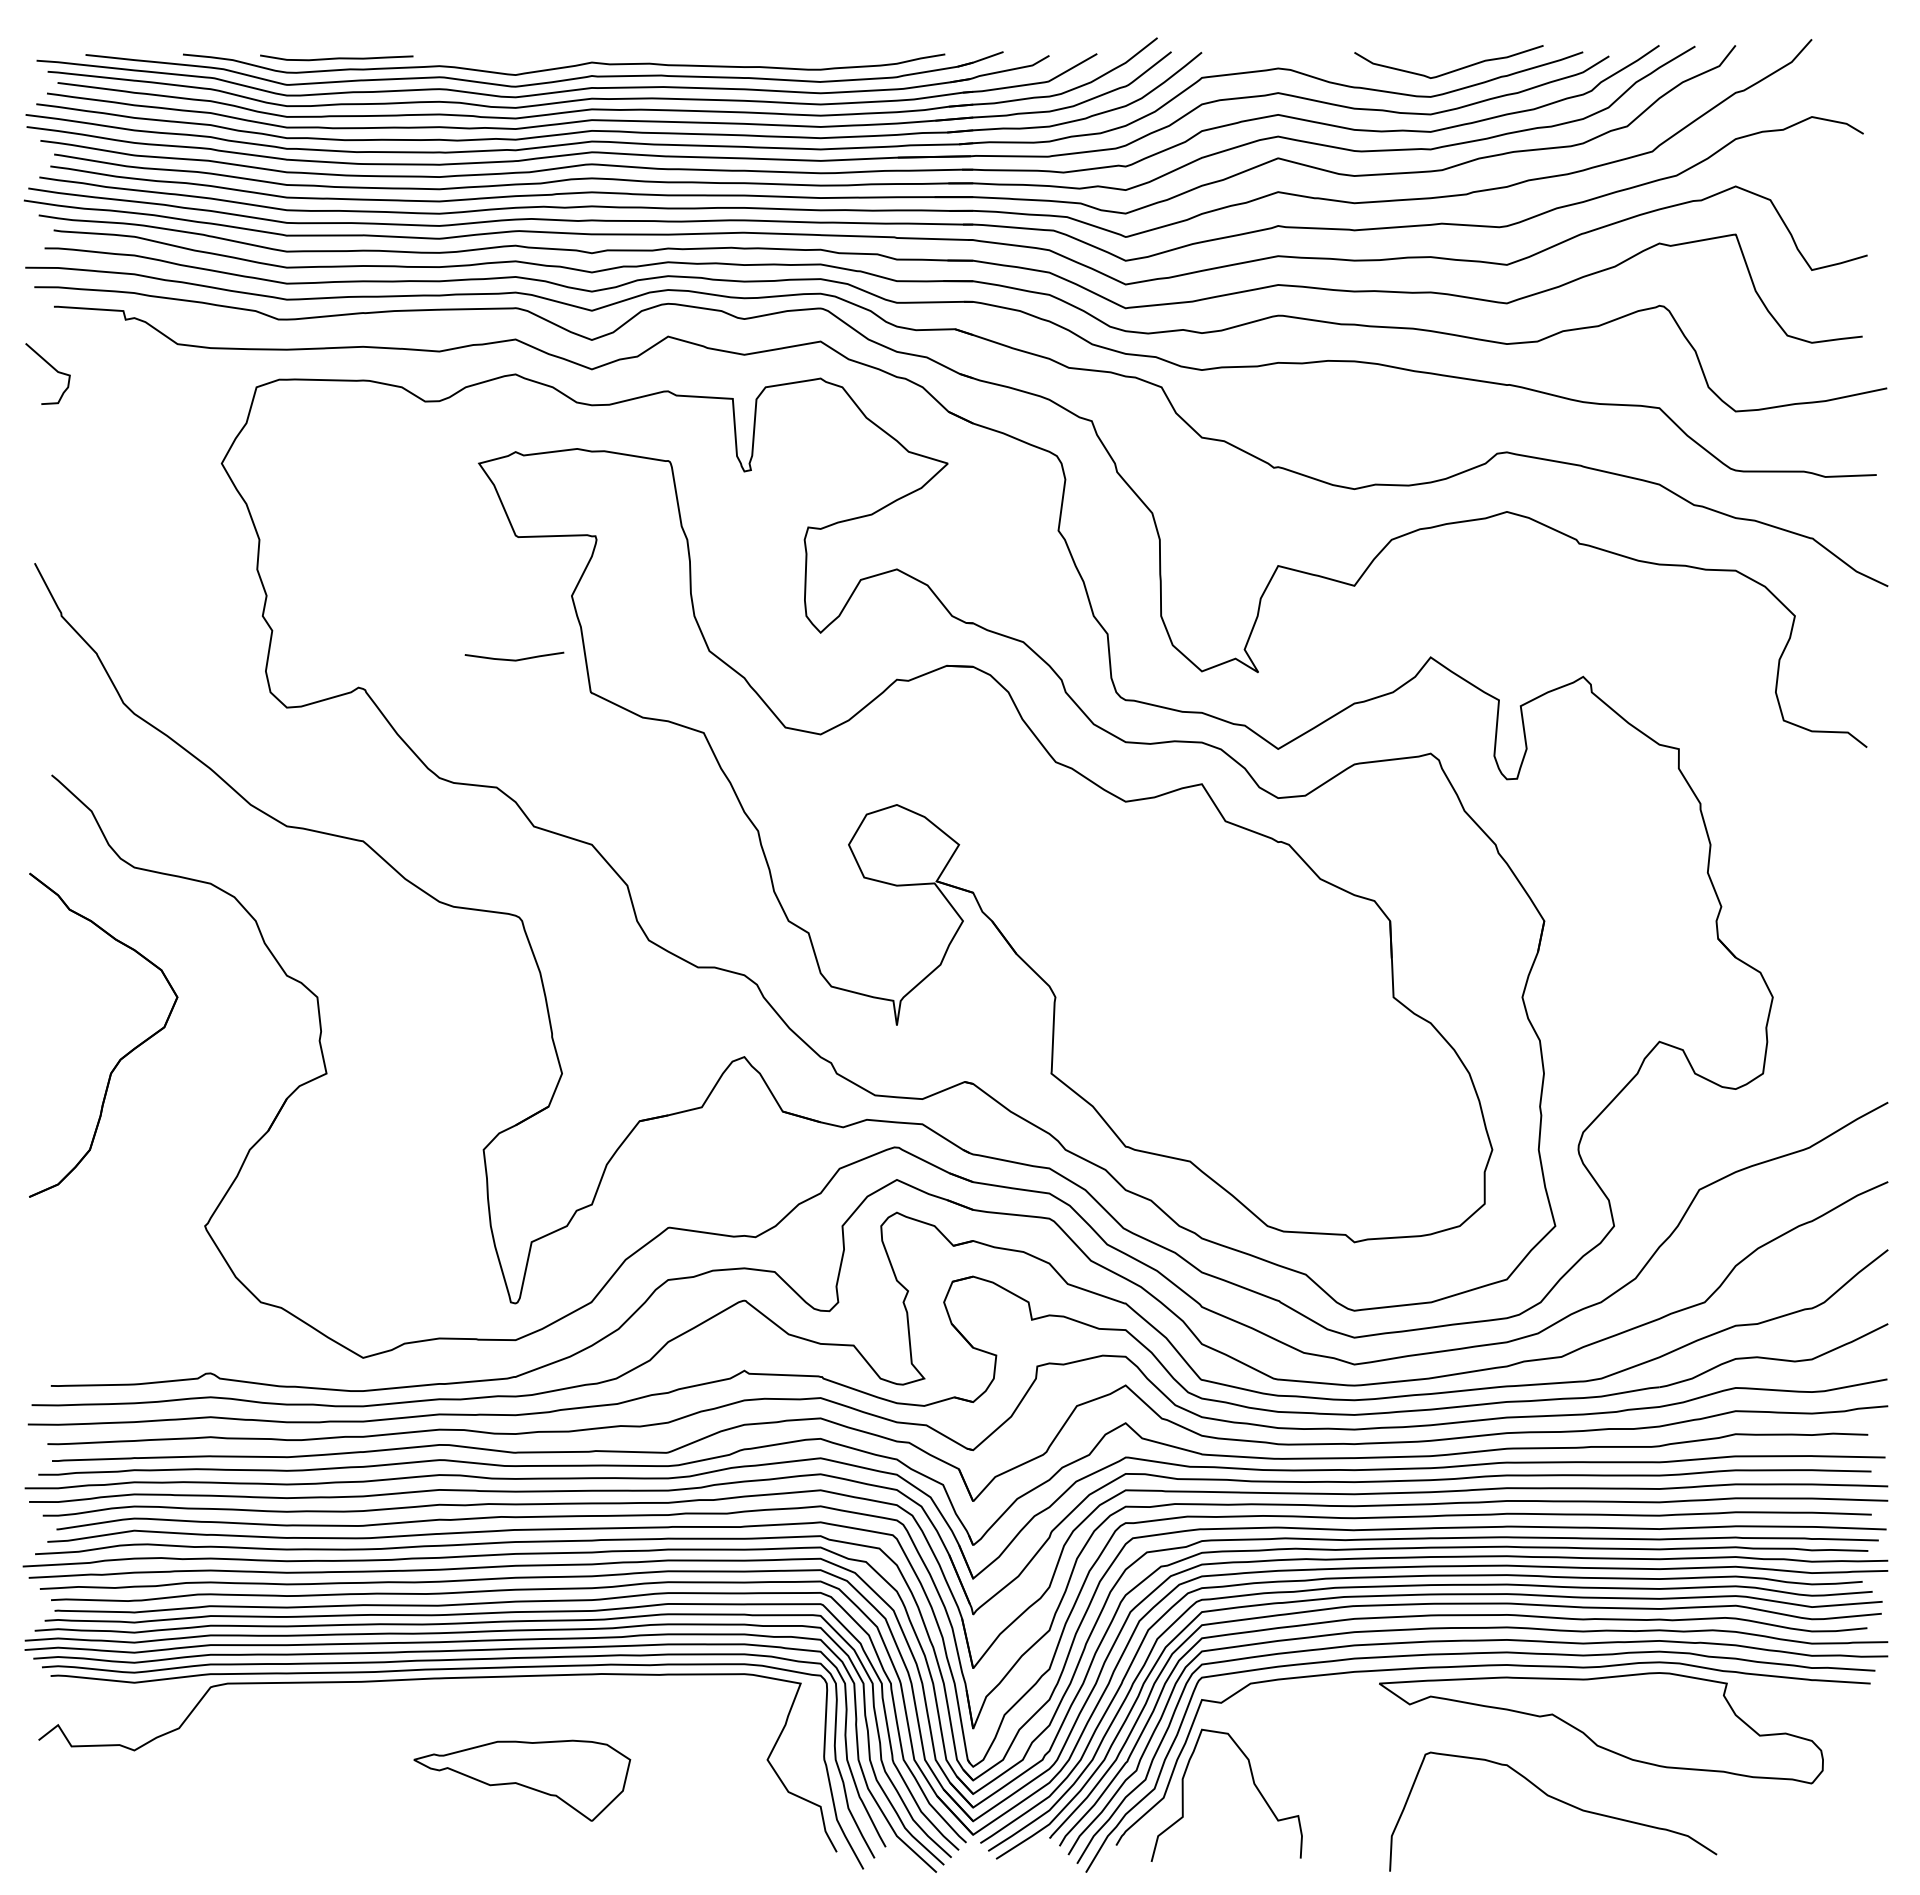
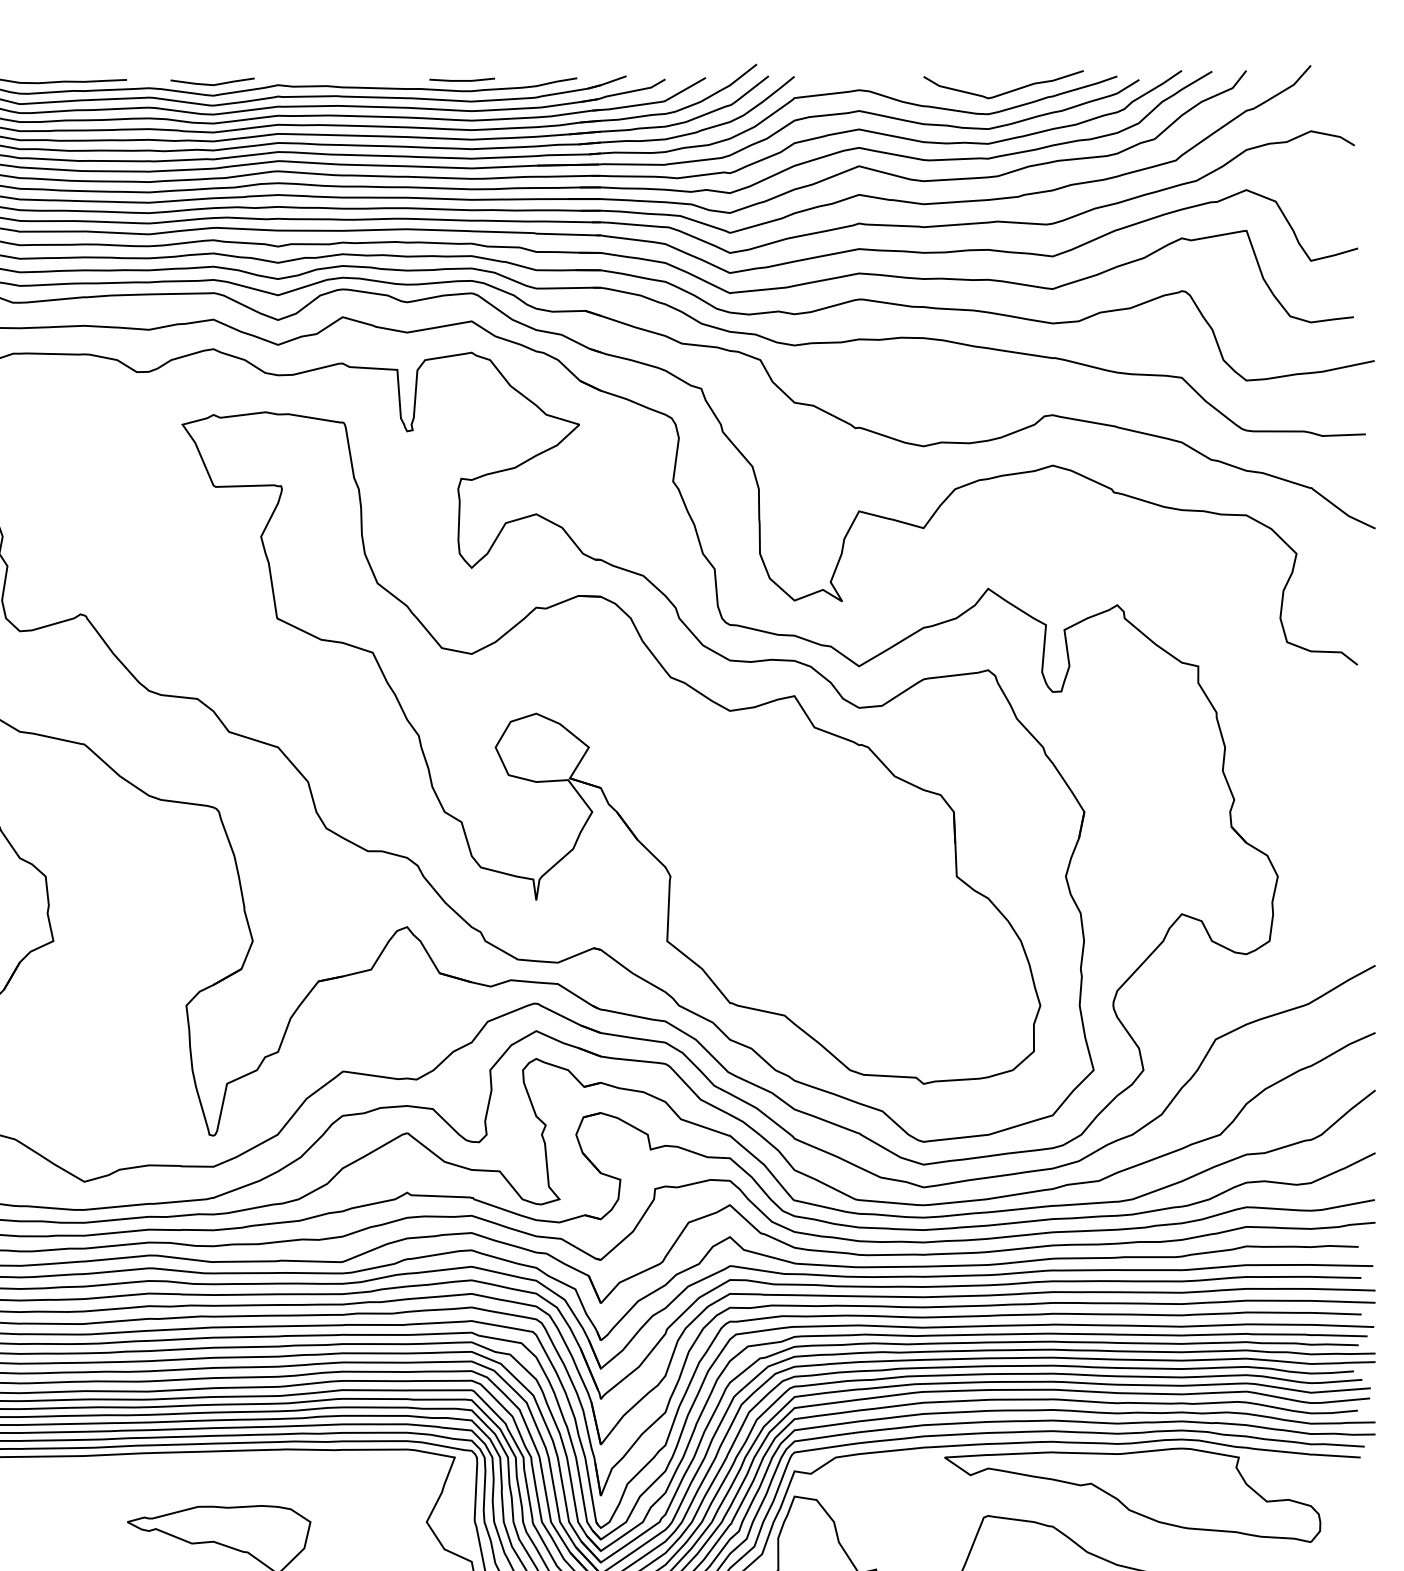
line: (809, 56) -> (462, 80), added
line: (514, 659) -> (212, 84), moved

